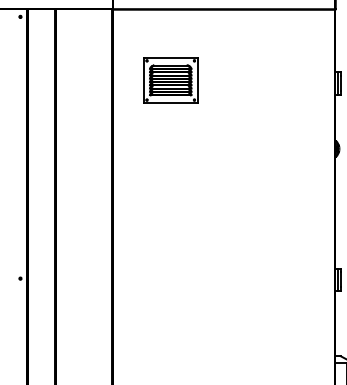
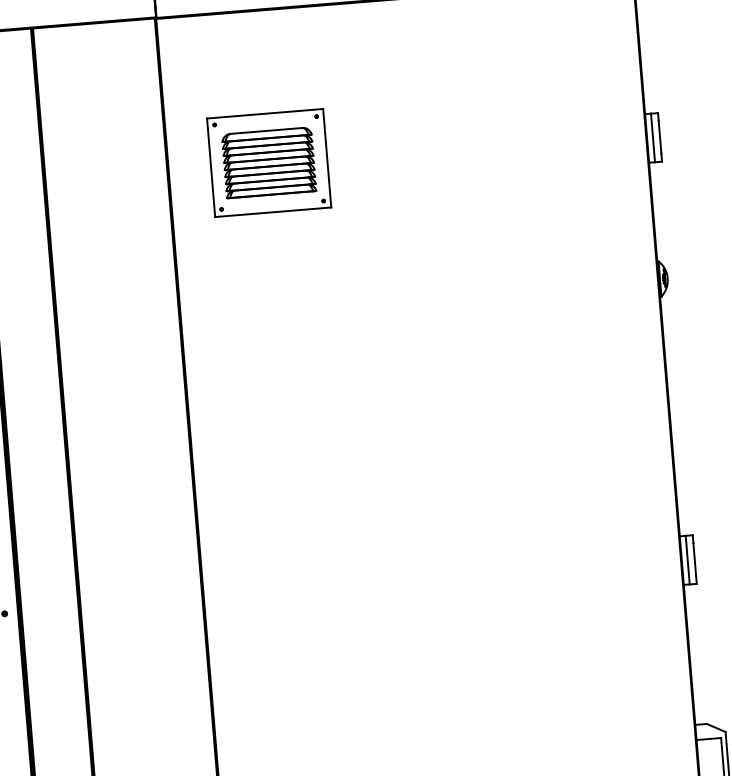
part: (170, 80) -> (268, 163), moved

